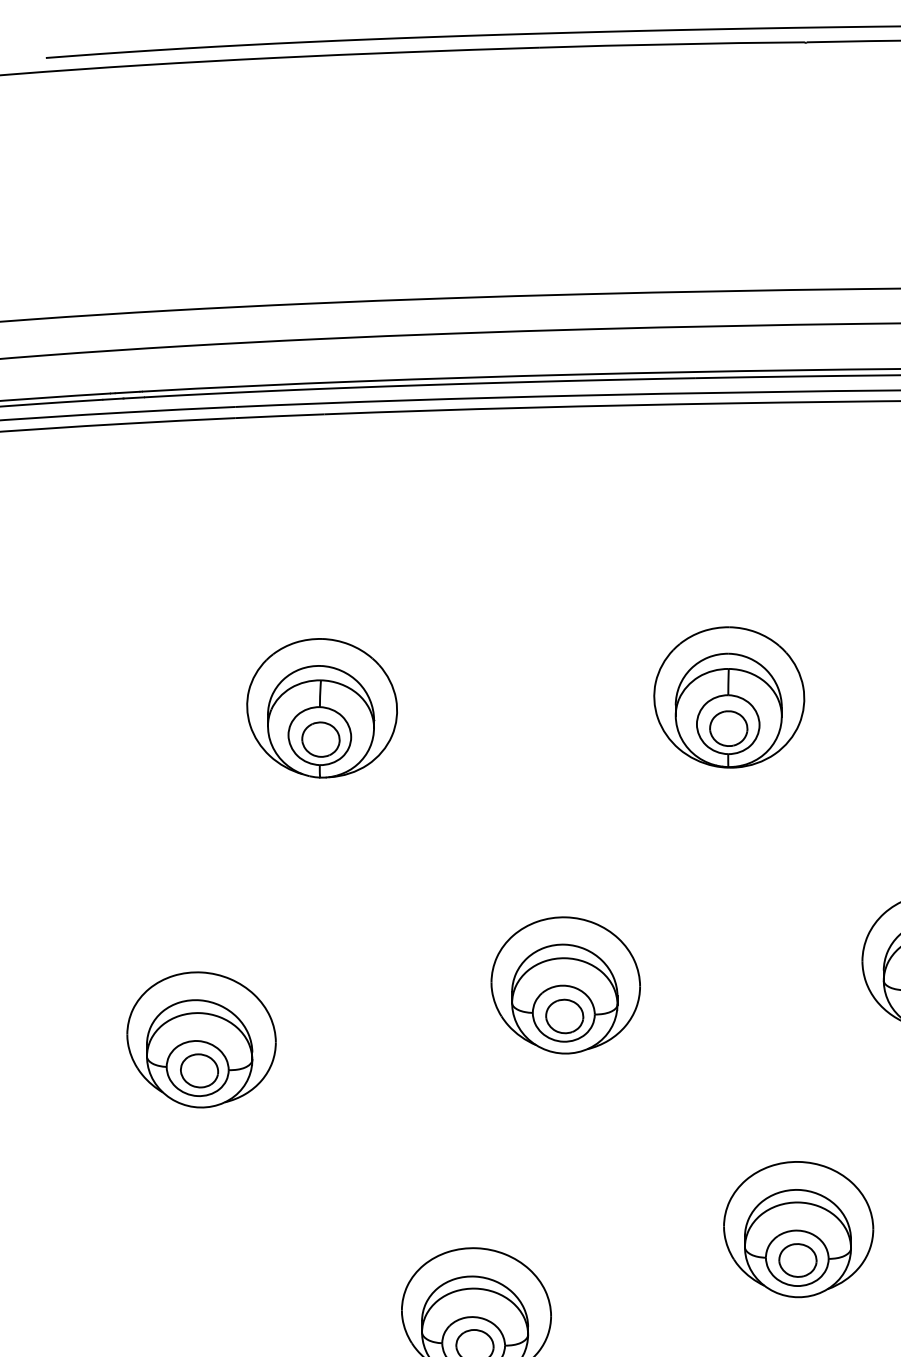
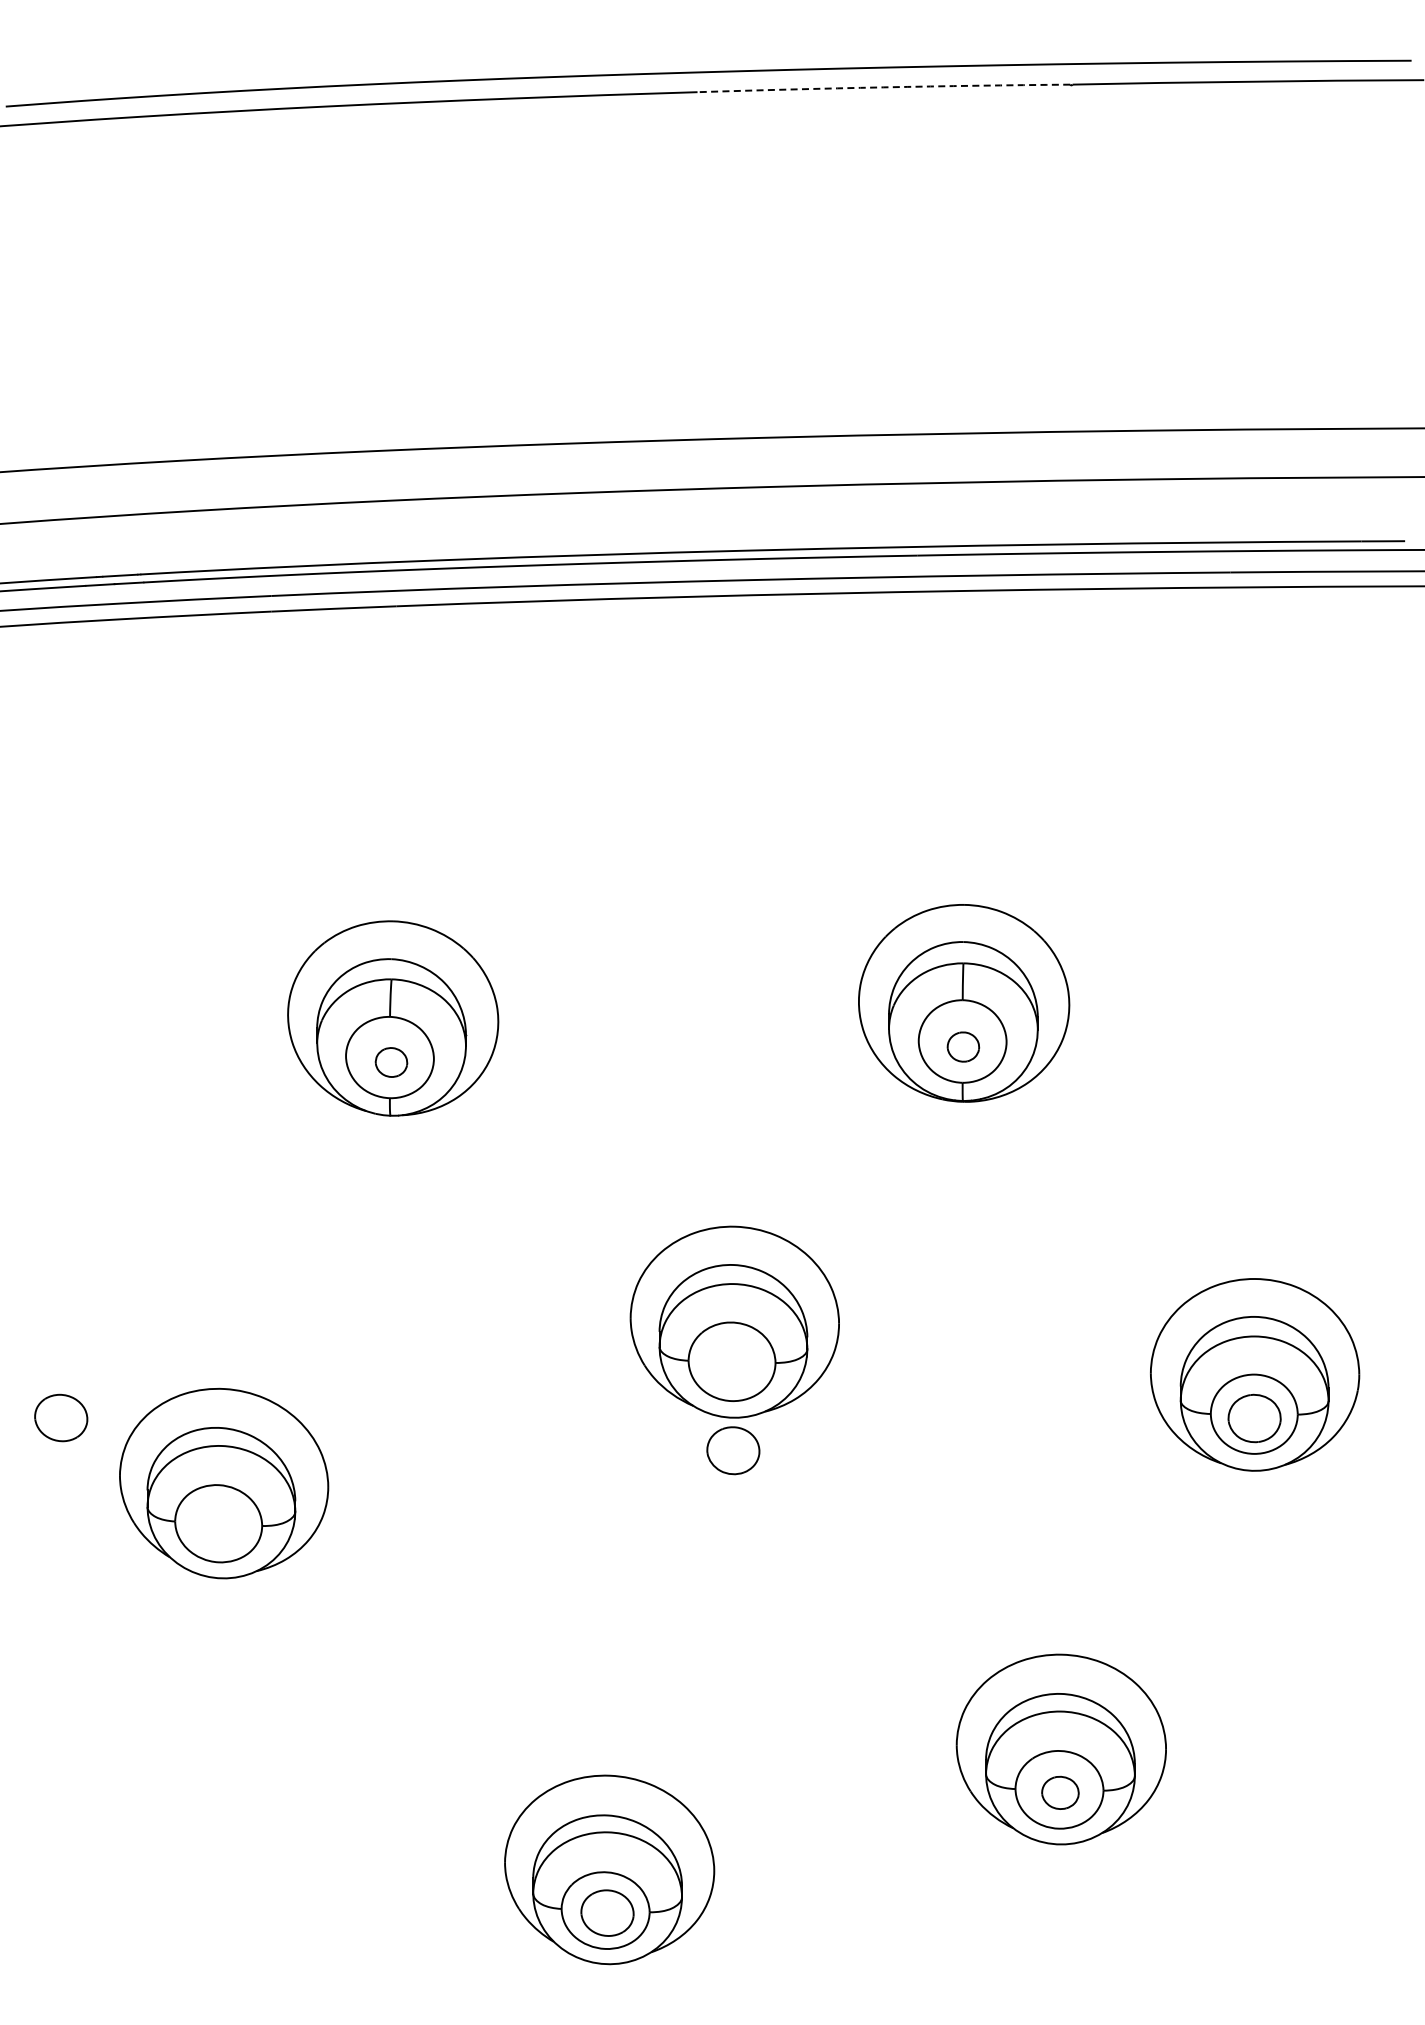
arc: (671, 44) -> (883, 87), solid -> dashed
part: (728, 728) -> (963, 1046), size x0.6
part: (320, 739) -> (391, 1062), size x0.6
part: (565, 984) -> (734, 1321), moved
part: (199, 1070) -> (61, 1417), moved
part: (798, 1260) -> (1060, 1792), size x0.7

